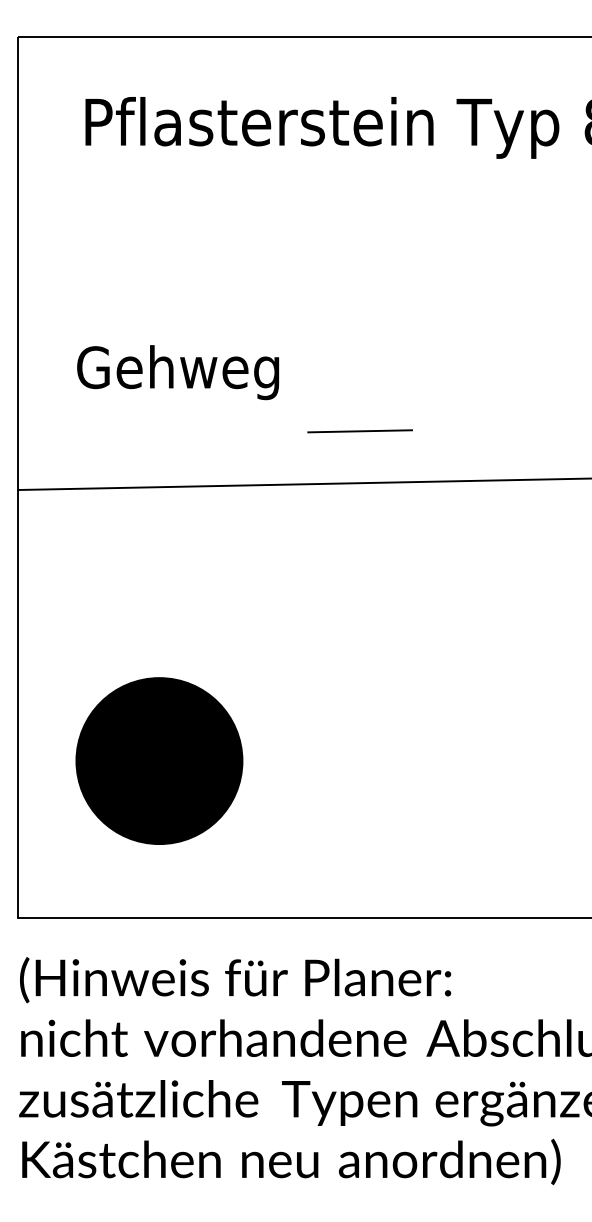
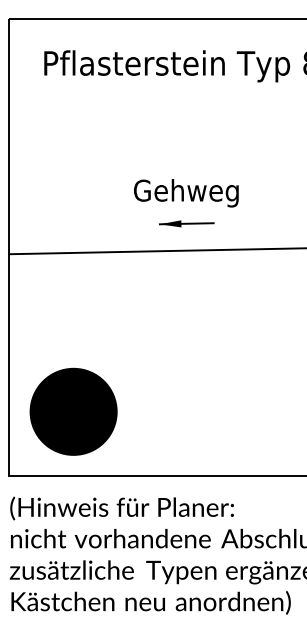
text: (178, 372) -> (186, 193), moved
fill: (328, 430) -> (170, 223), added
part: (159, 760) -> (73, 411), moved

